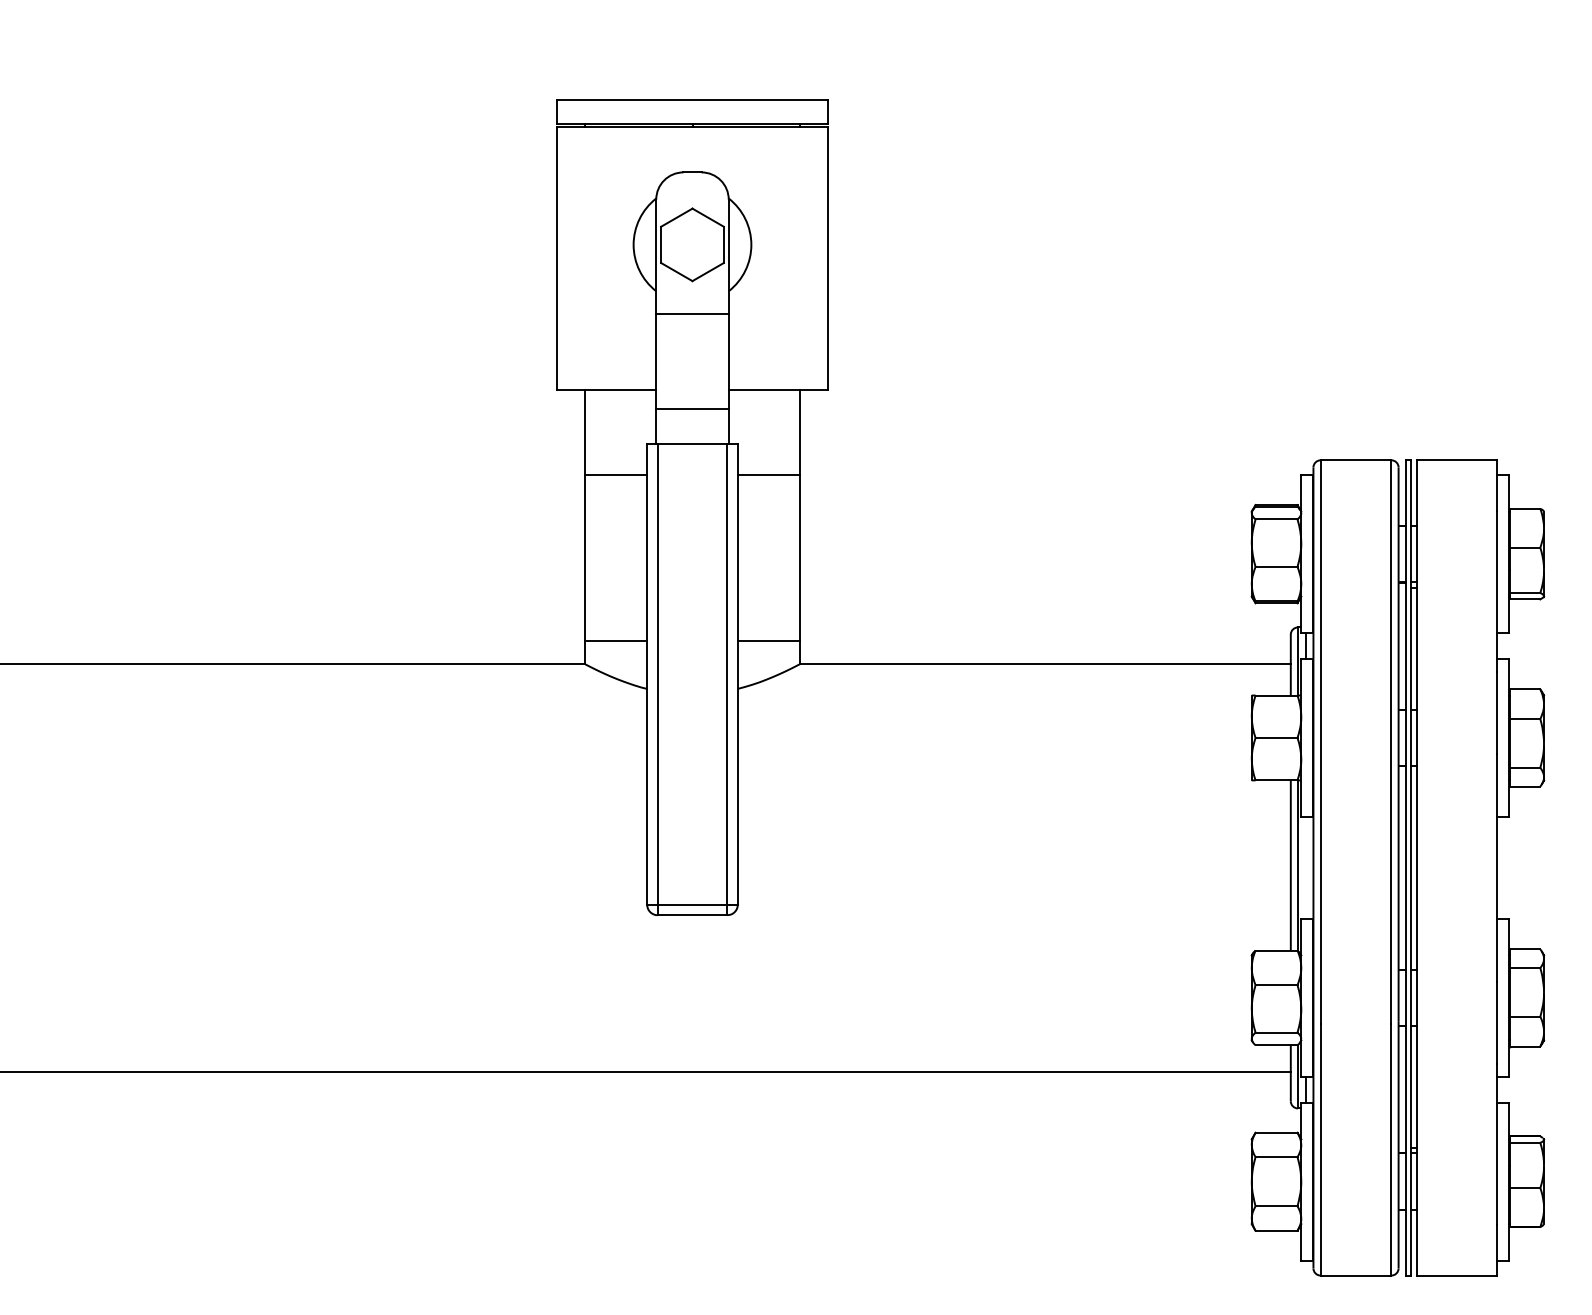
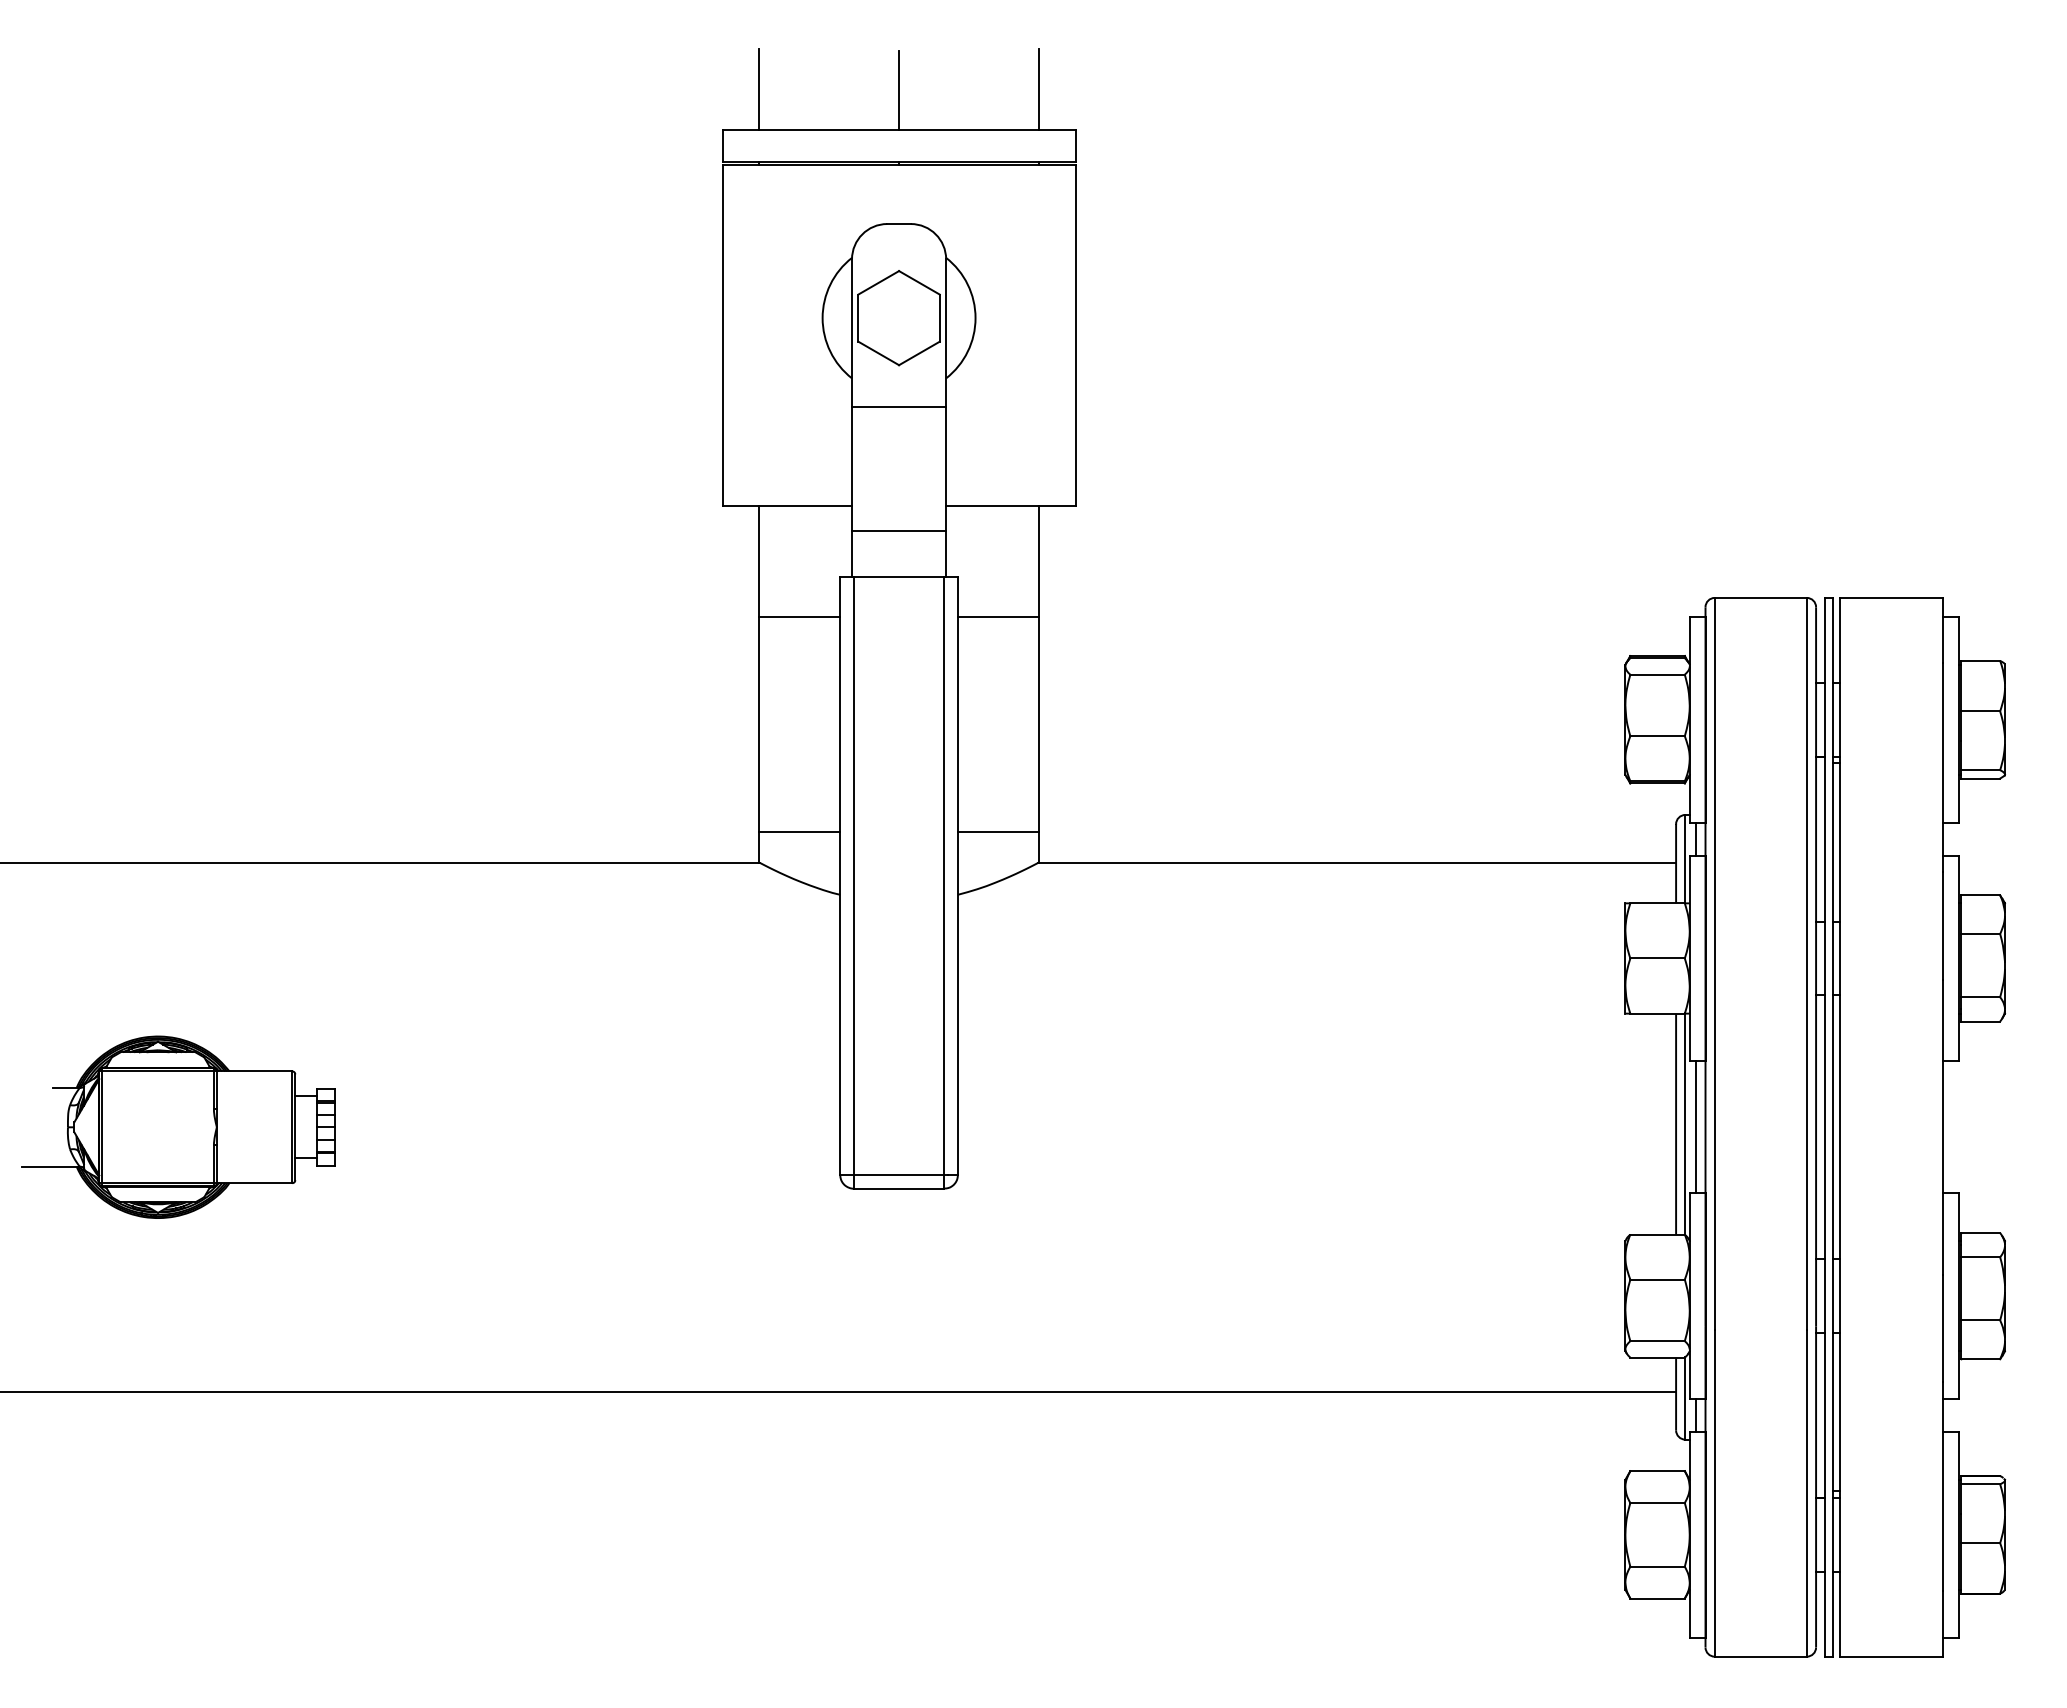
line: (584, 68) -> (758, 88), added
line: (800, 68) -> (1039, 88), added
line: (692, 69) -> (899, 90), added
part: (137, 867) -> (178, 1126), added
line: (1306, 868) -> (1696, 1127), added

